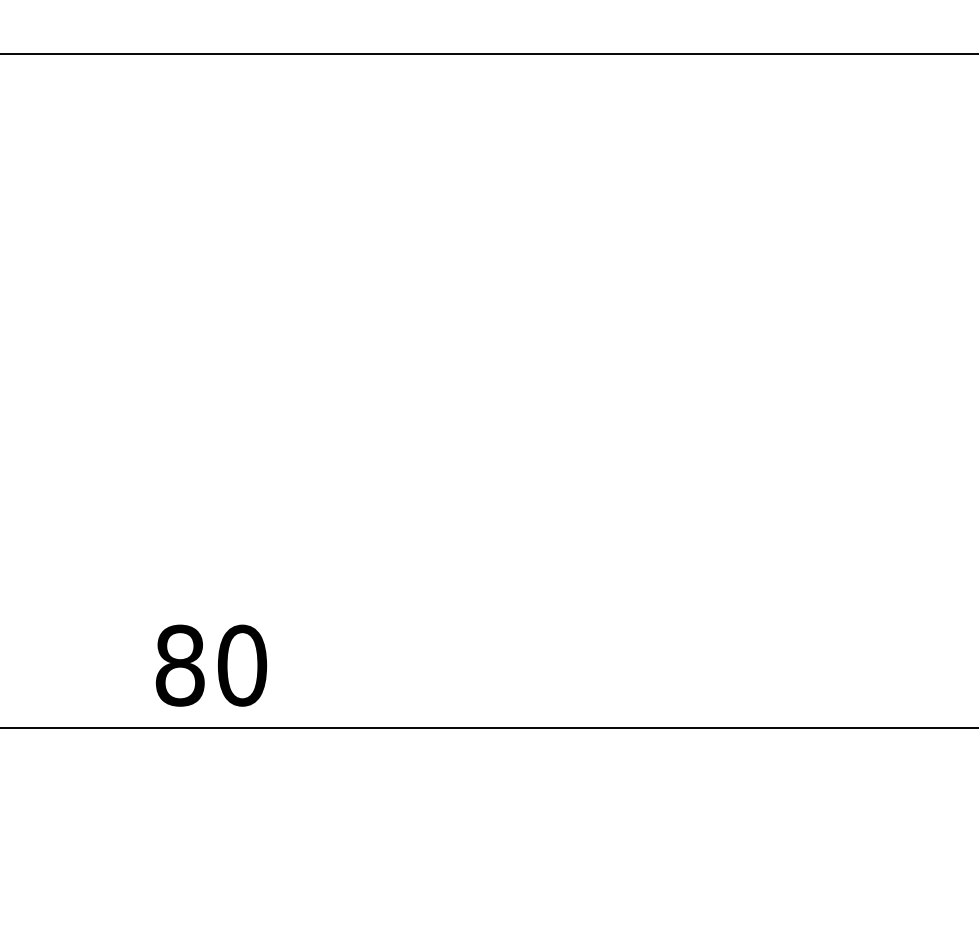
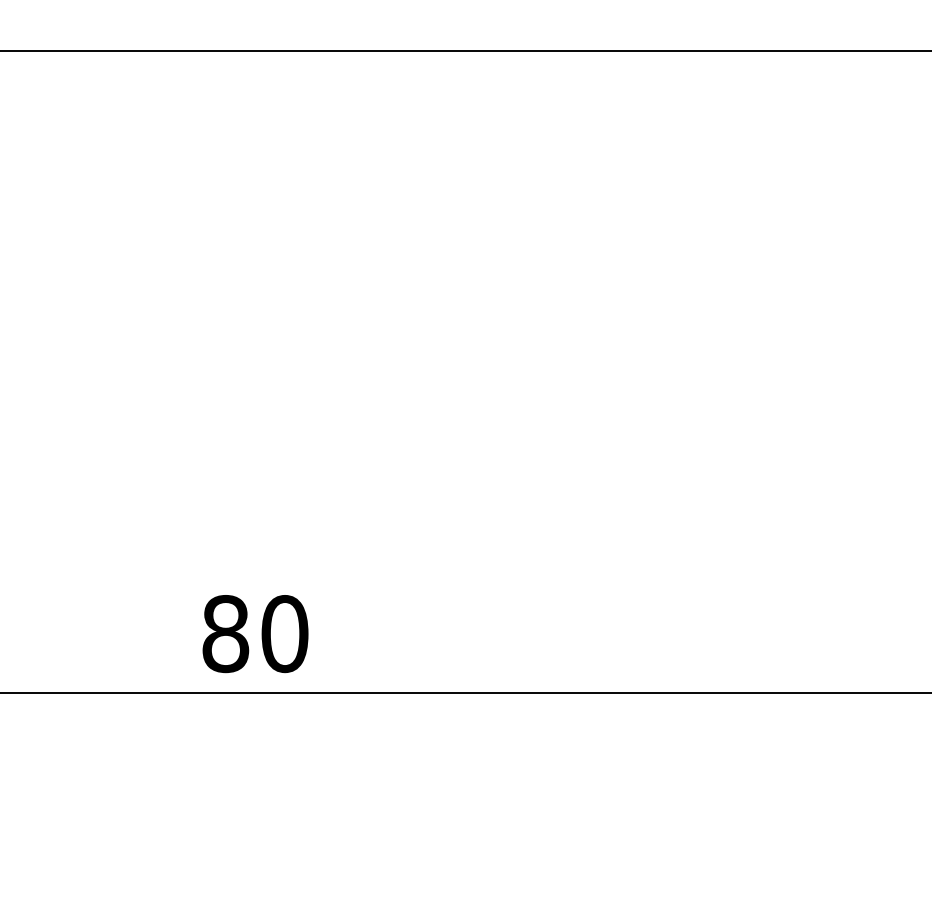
text: (211, 665) -> (255, 633), moved

